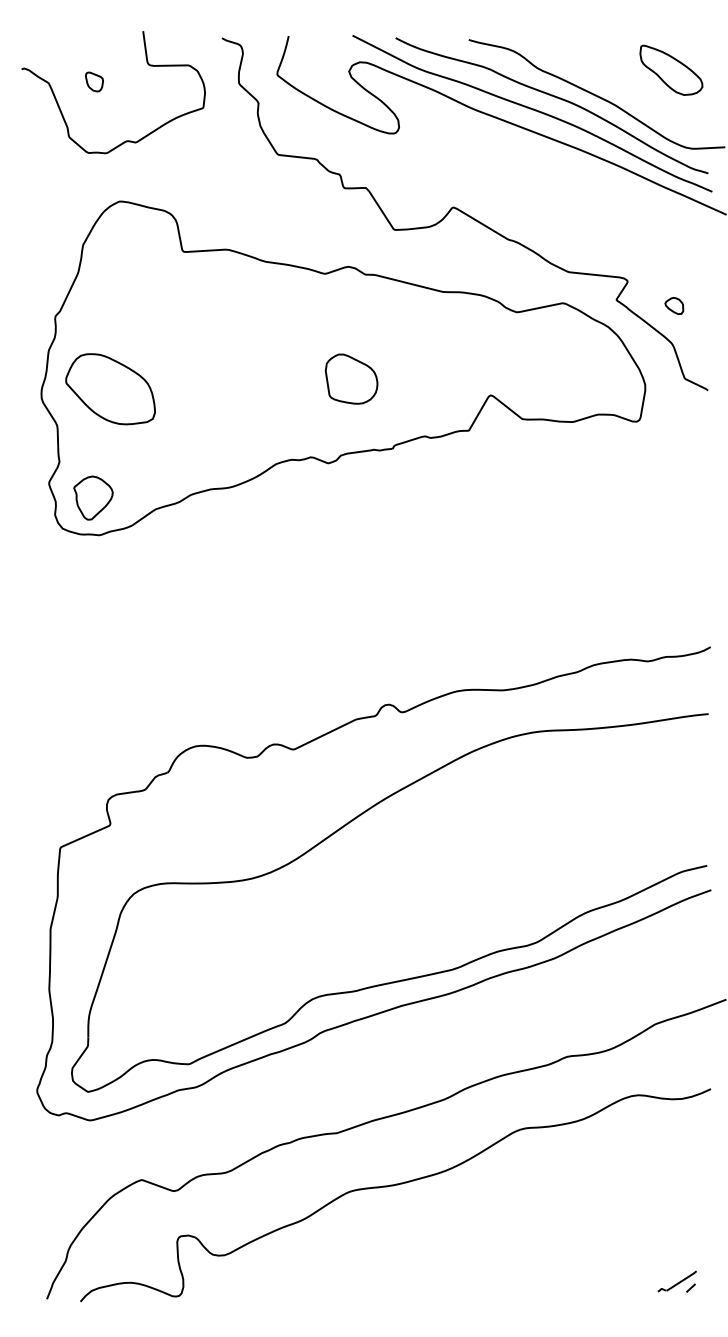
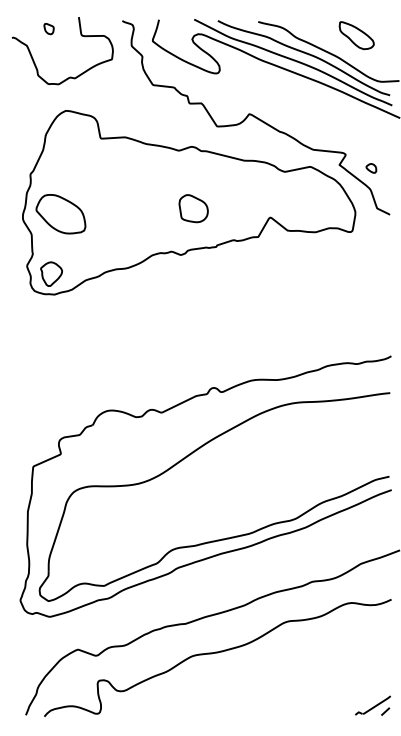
part: (670, 70) -> (356, 35), moved
part: (93, 82) -> (48, 29), moved
part: (676, 1281) -> (372, 705), size x1.67

